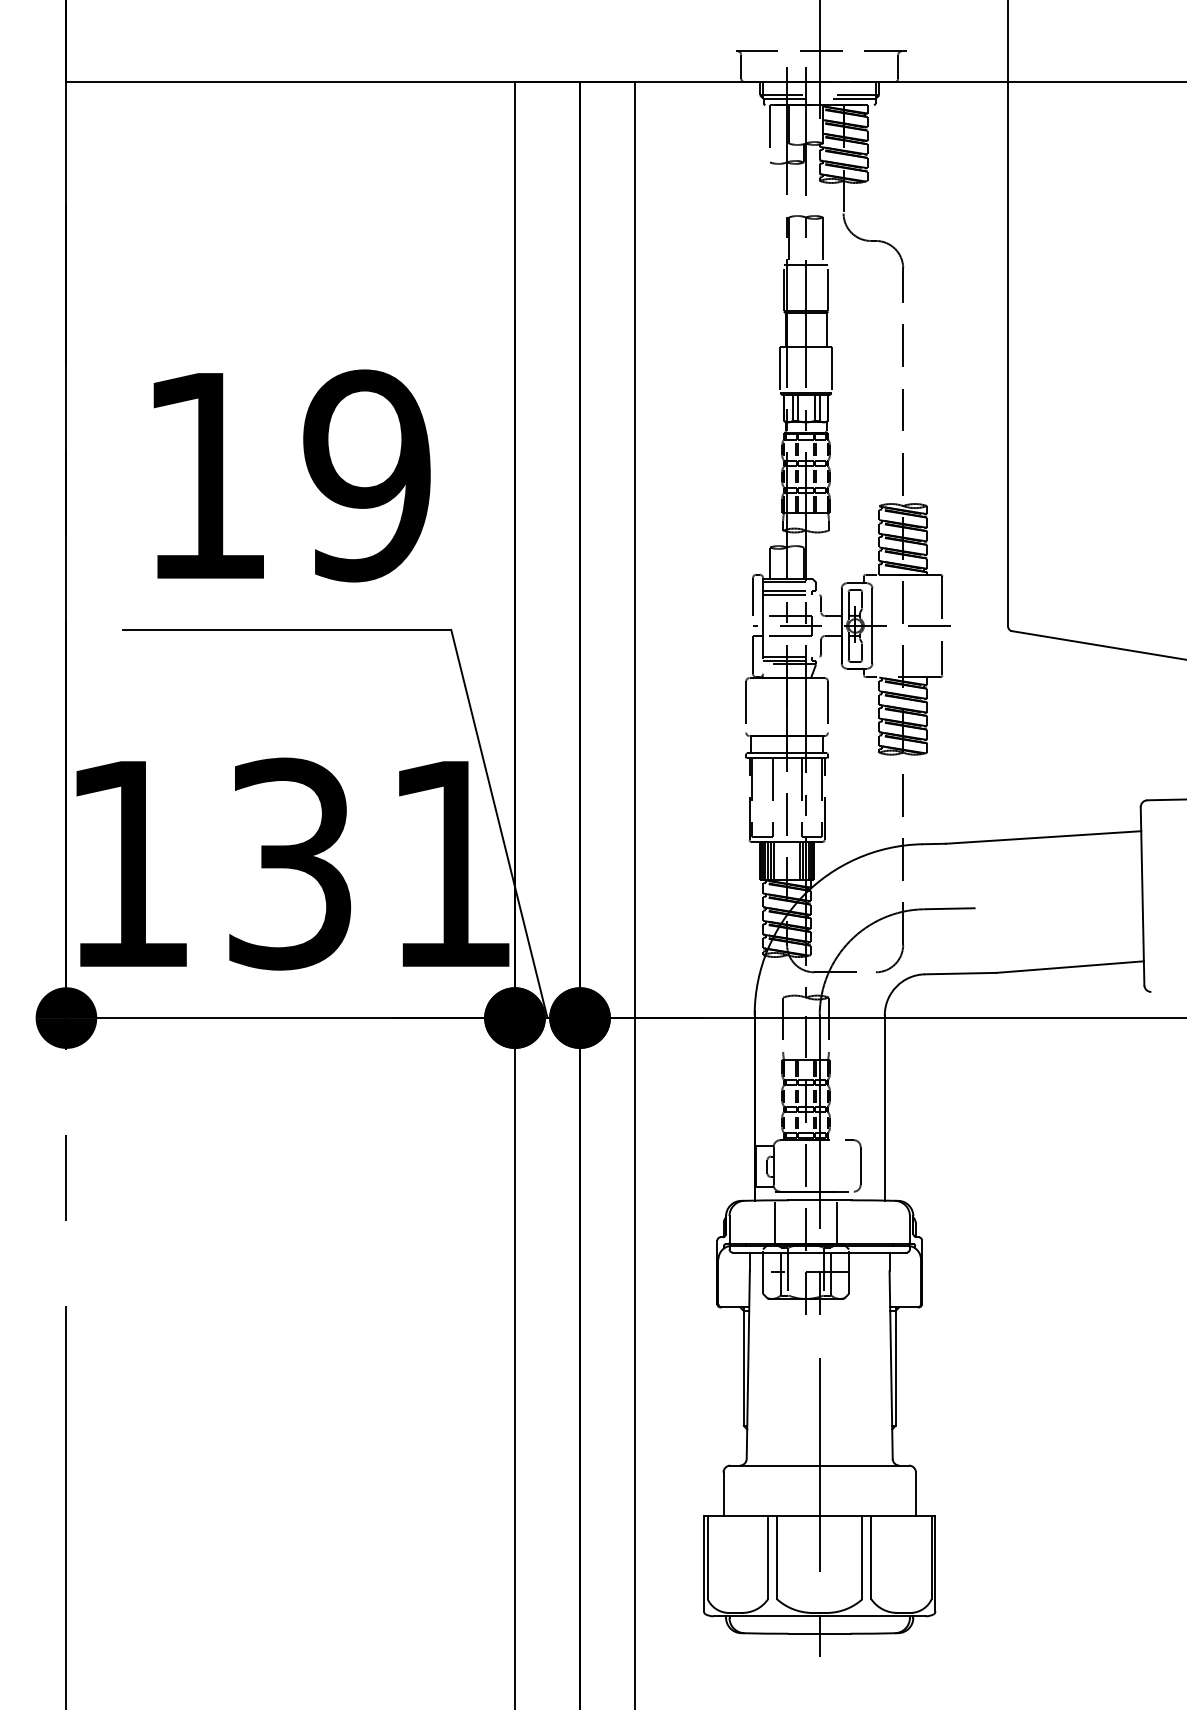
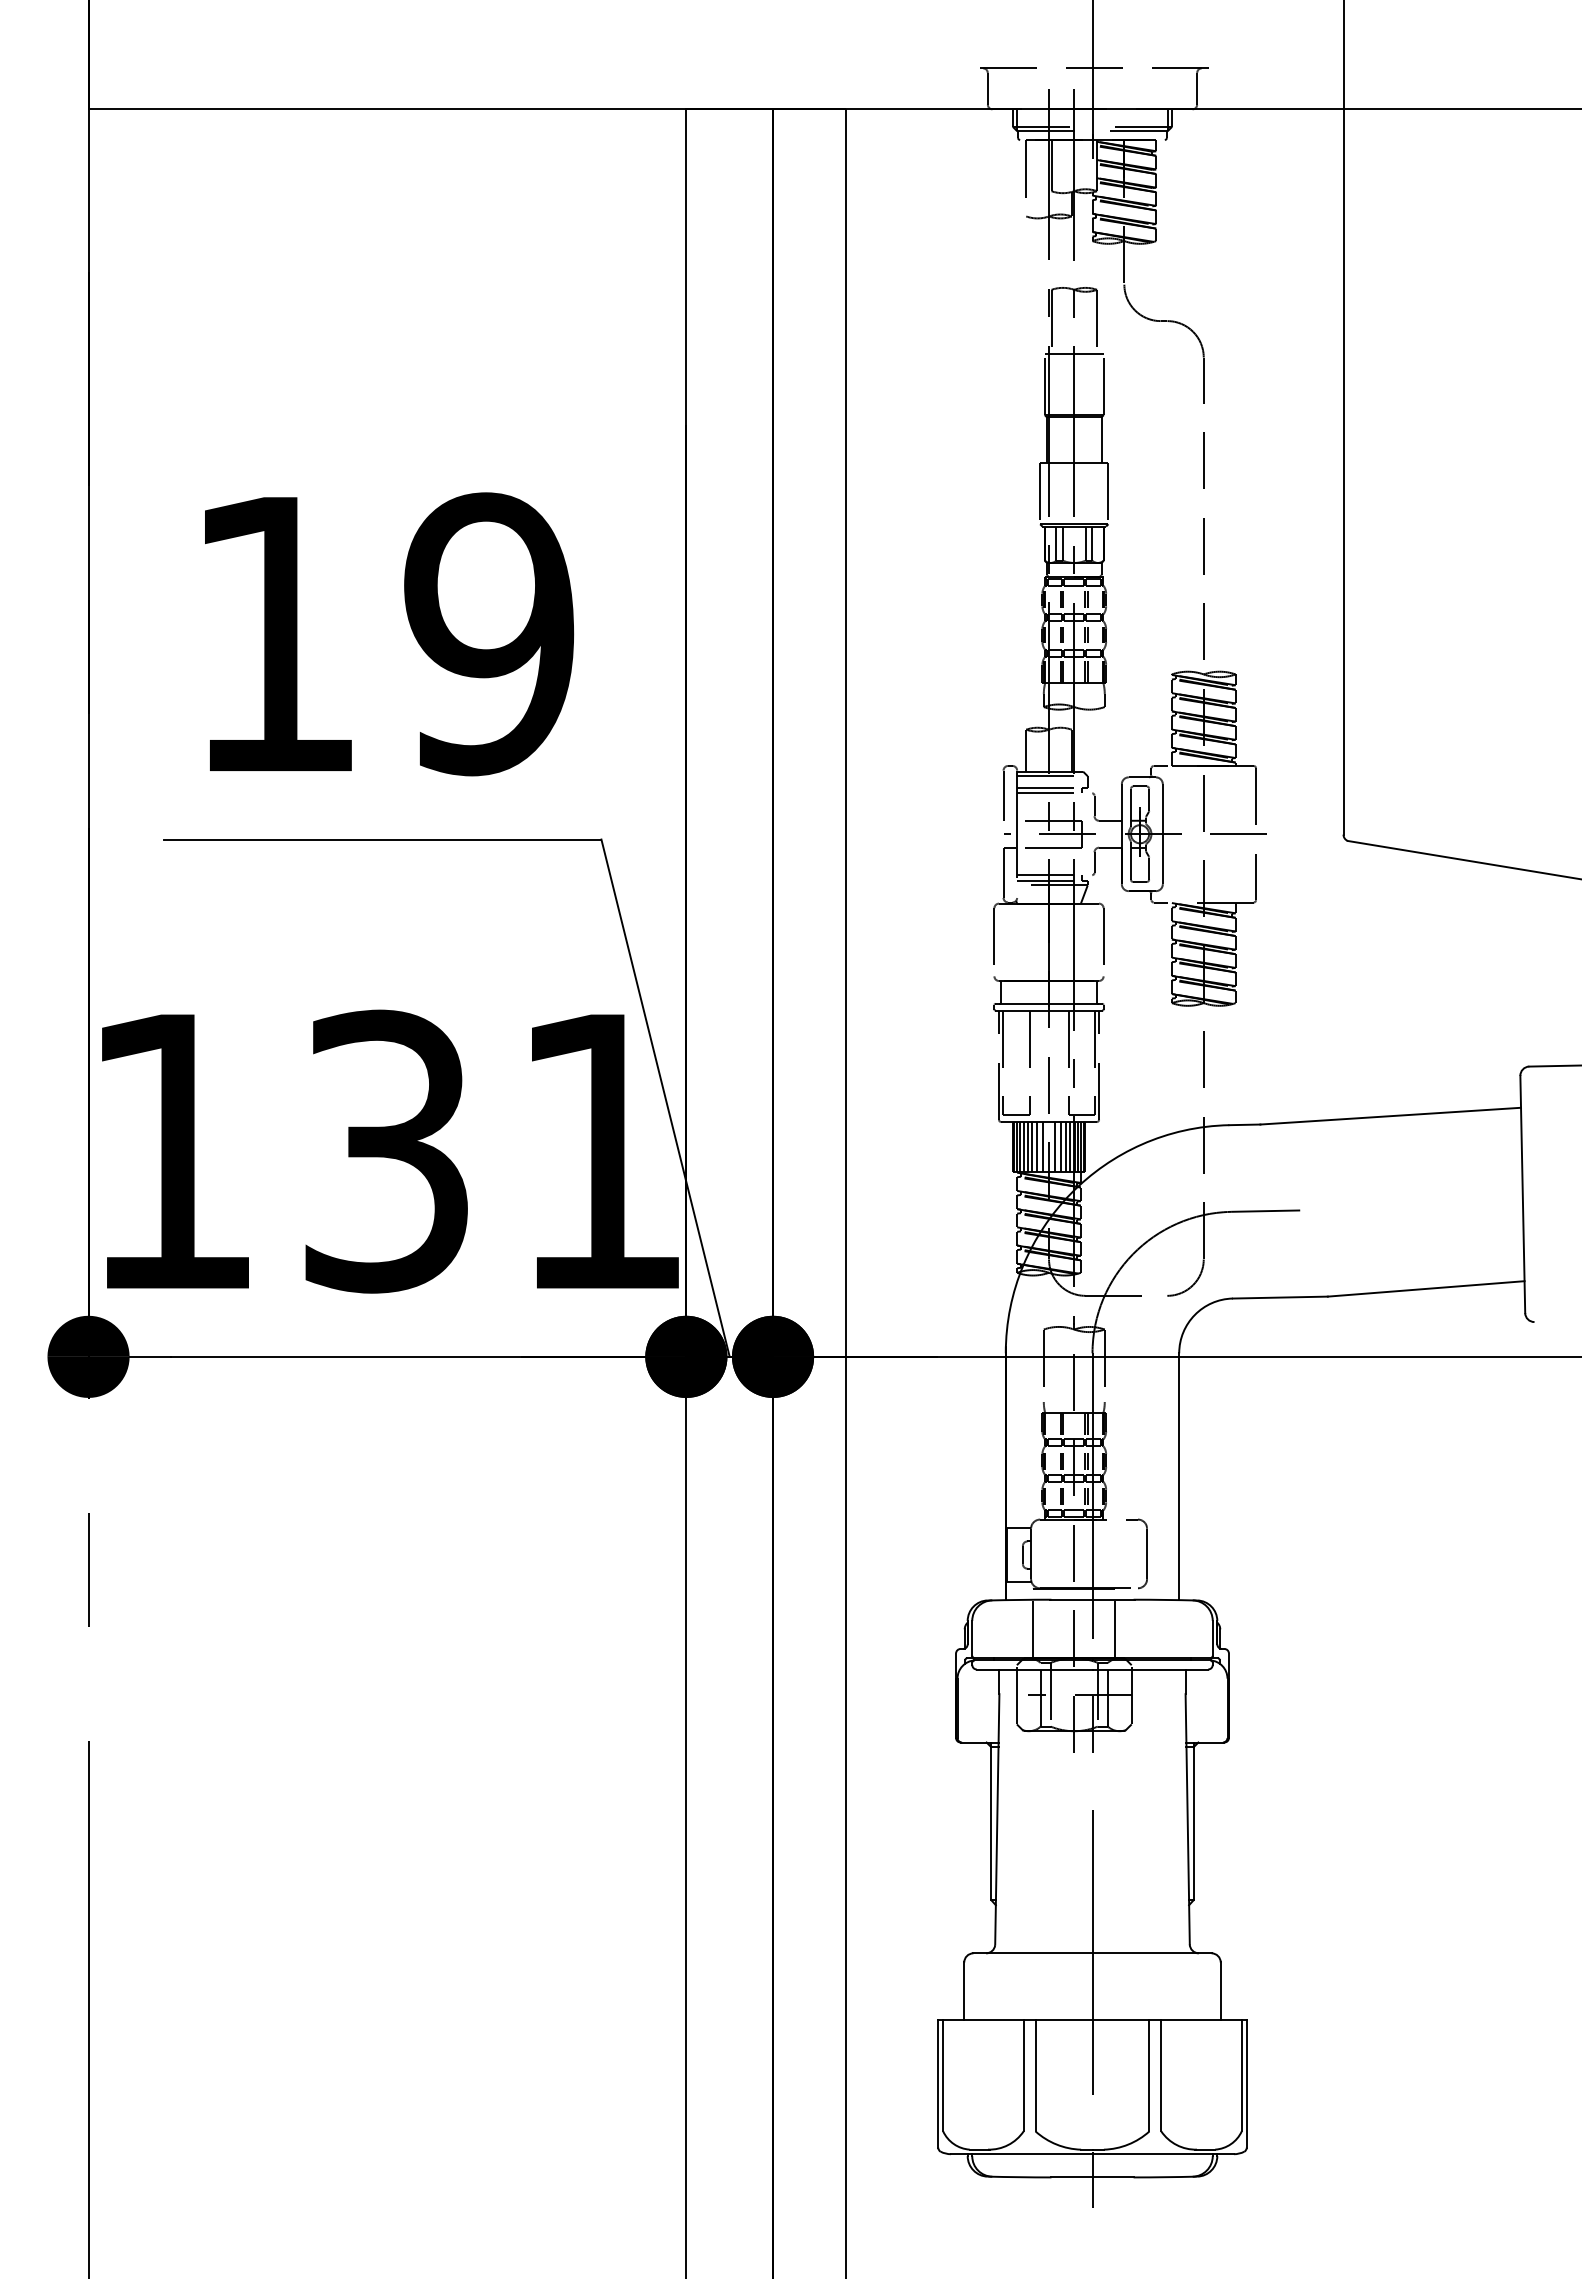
line: (778, 861) -> (1037, 1147), added
line: (782, 861) -> (1042, 1147), added
line: (791, 861) -> (1055, 1147), added
line: (795, 861) -> (1060, 1147), added

